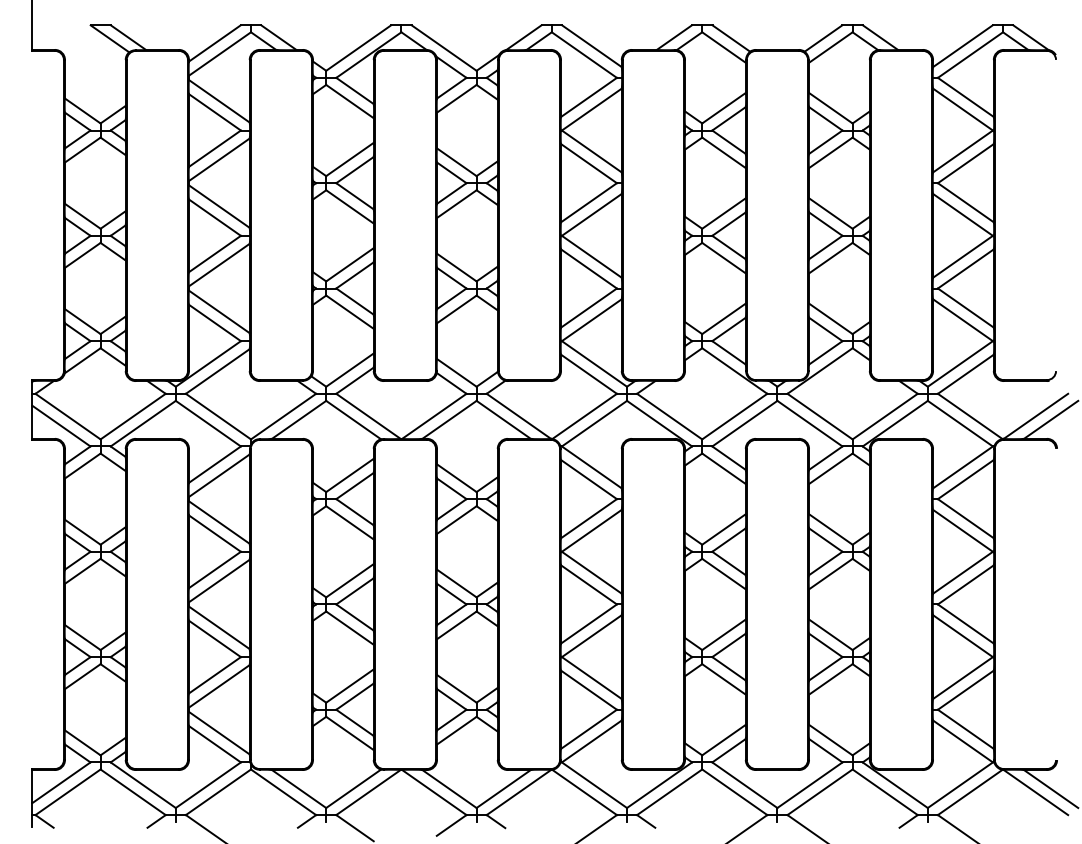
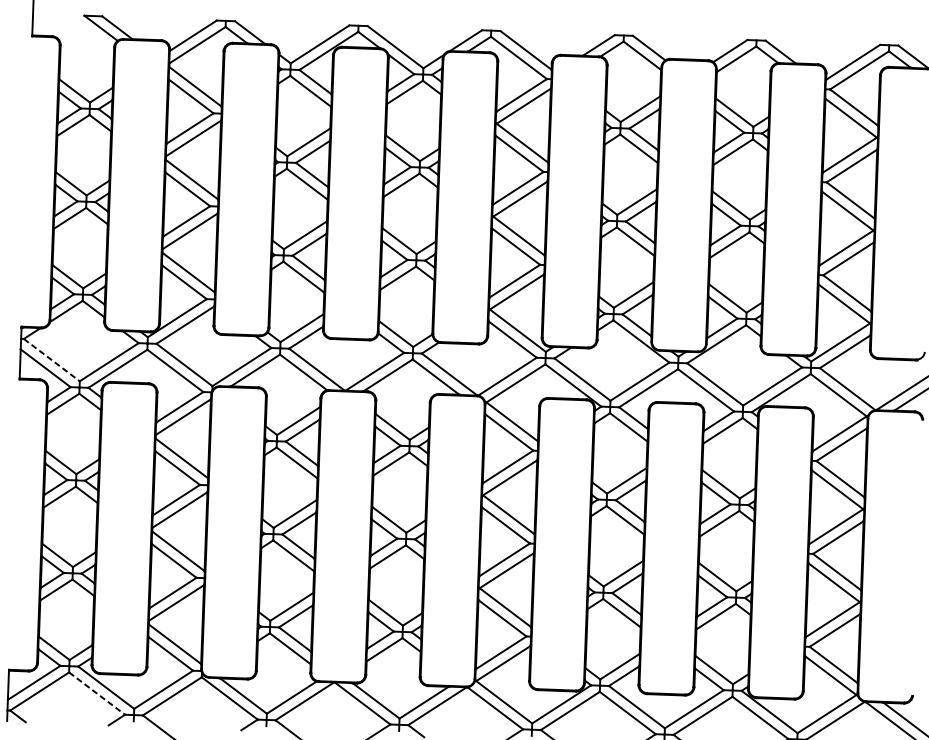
line: (68, 416) -> (52, 360), solid -> dashed
line: (133, 792) -> (97, 693), solid -> dashed

